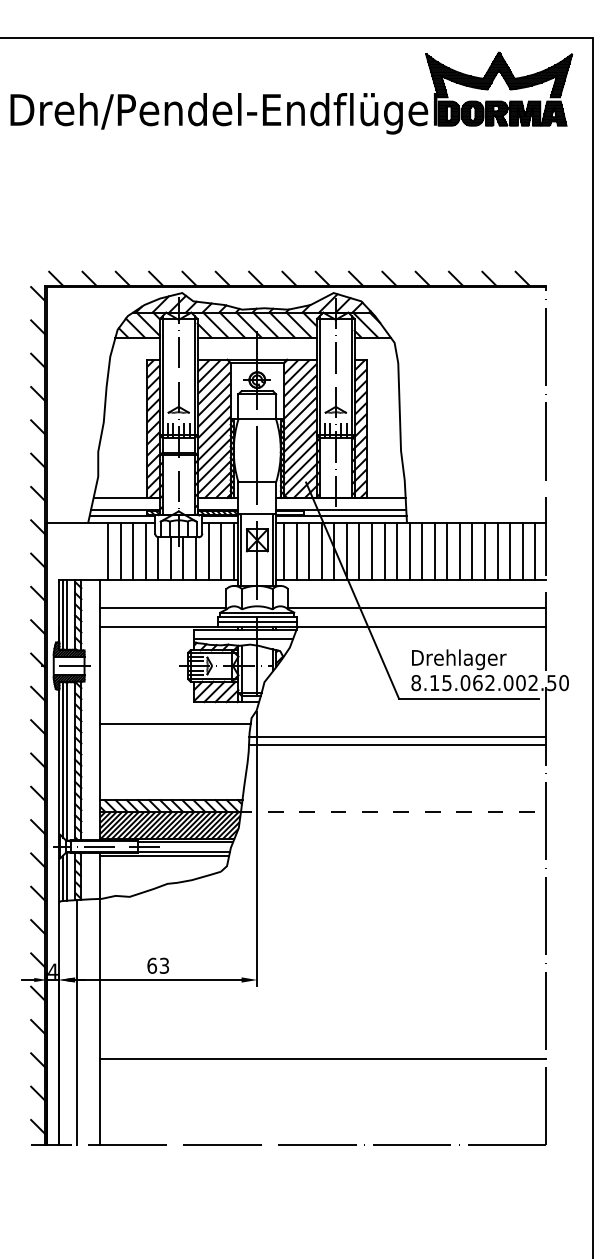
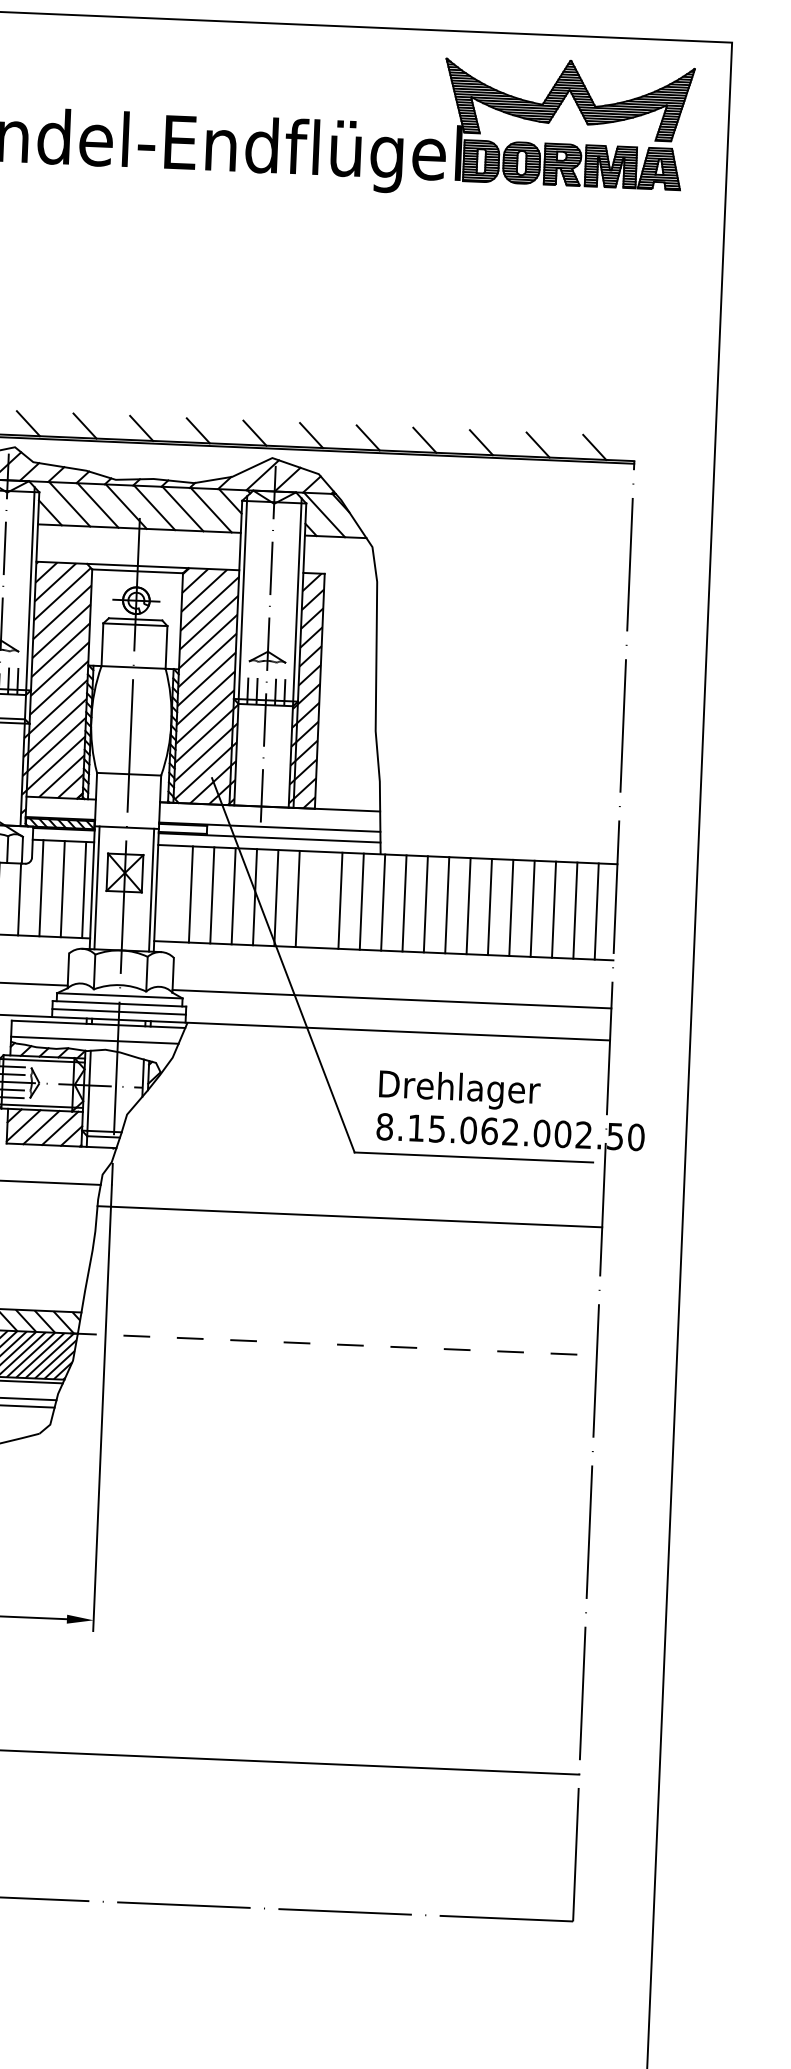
line: (284, 551) -> (170, 893), removed
line: (371, 551) -> (318, 900), removed
line: (397, 744) -> (348, 1230), removed

